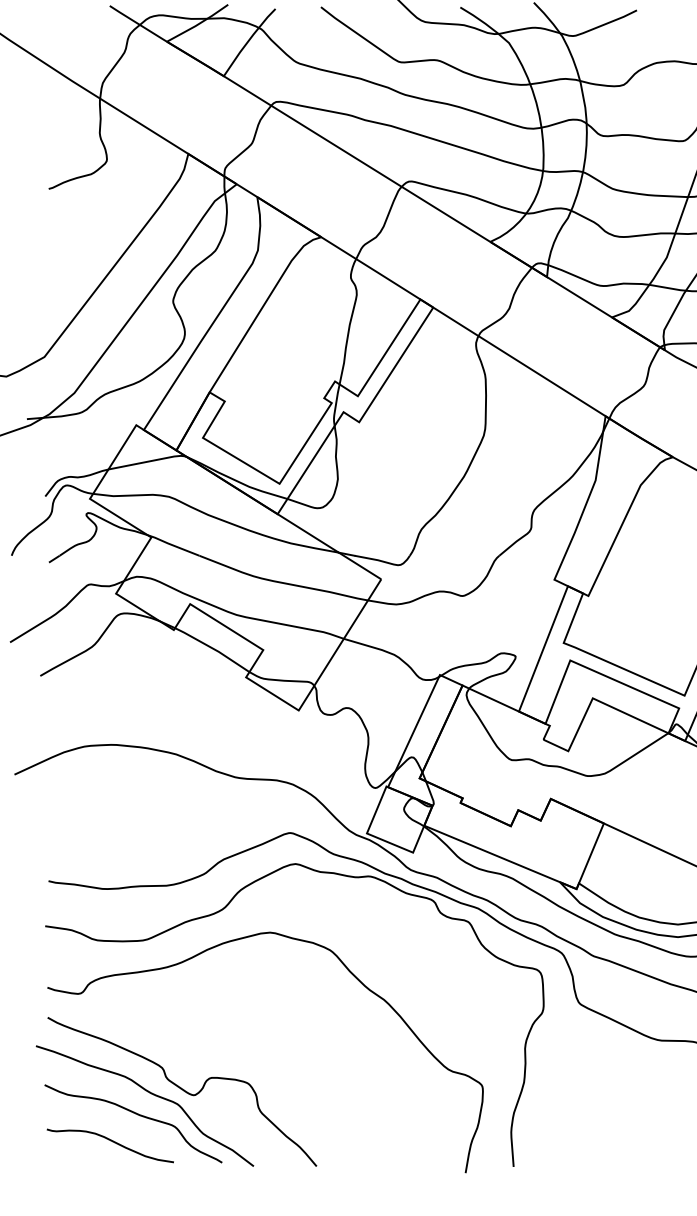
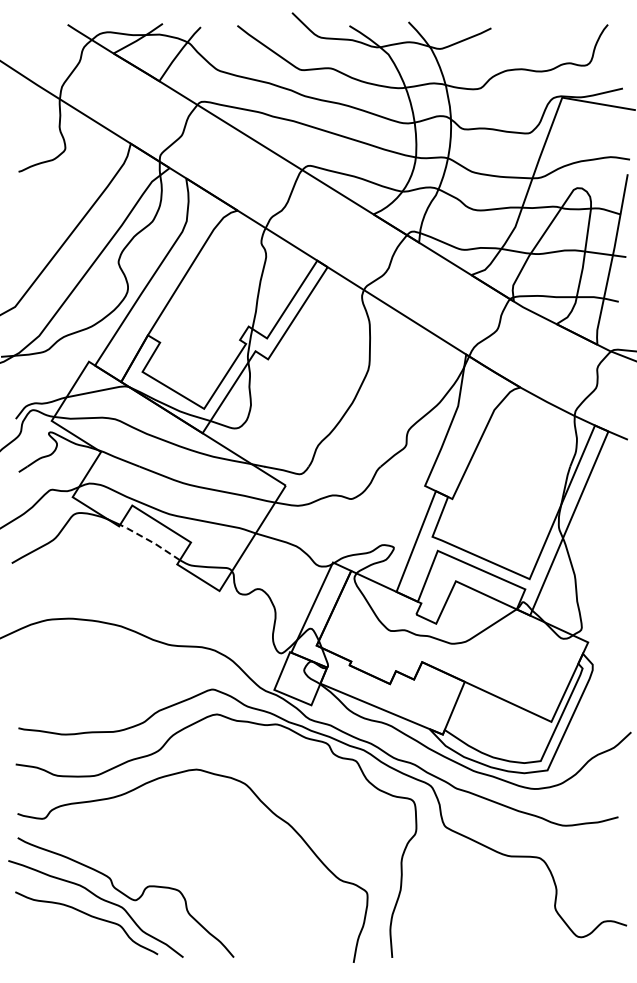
line: (212, 648) -> (150, 541), solid -> dashed
curve: (112, 1142) -> (69, 938), removed

